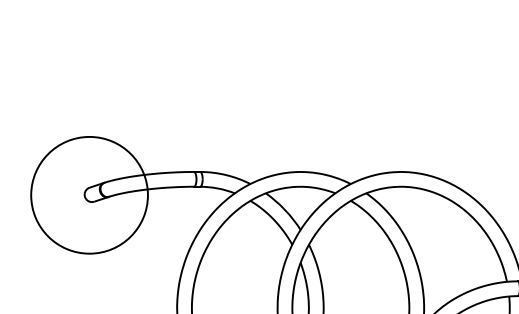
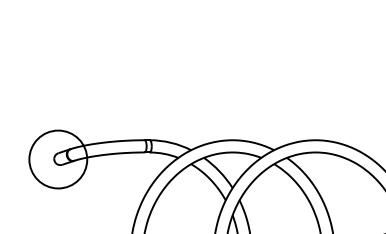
circle: (89, 194) -> (58, 158), size x0.6

